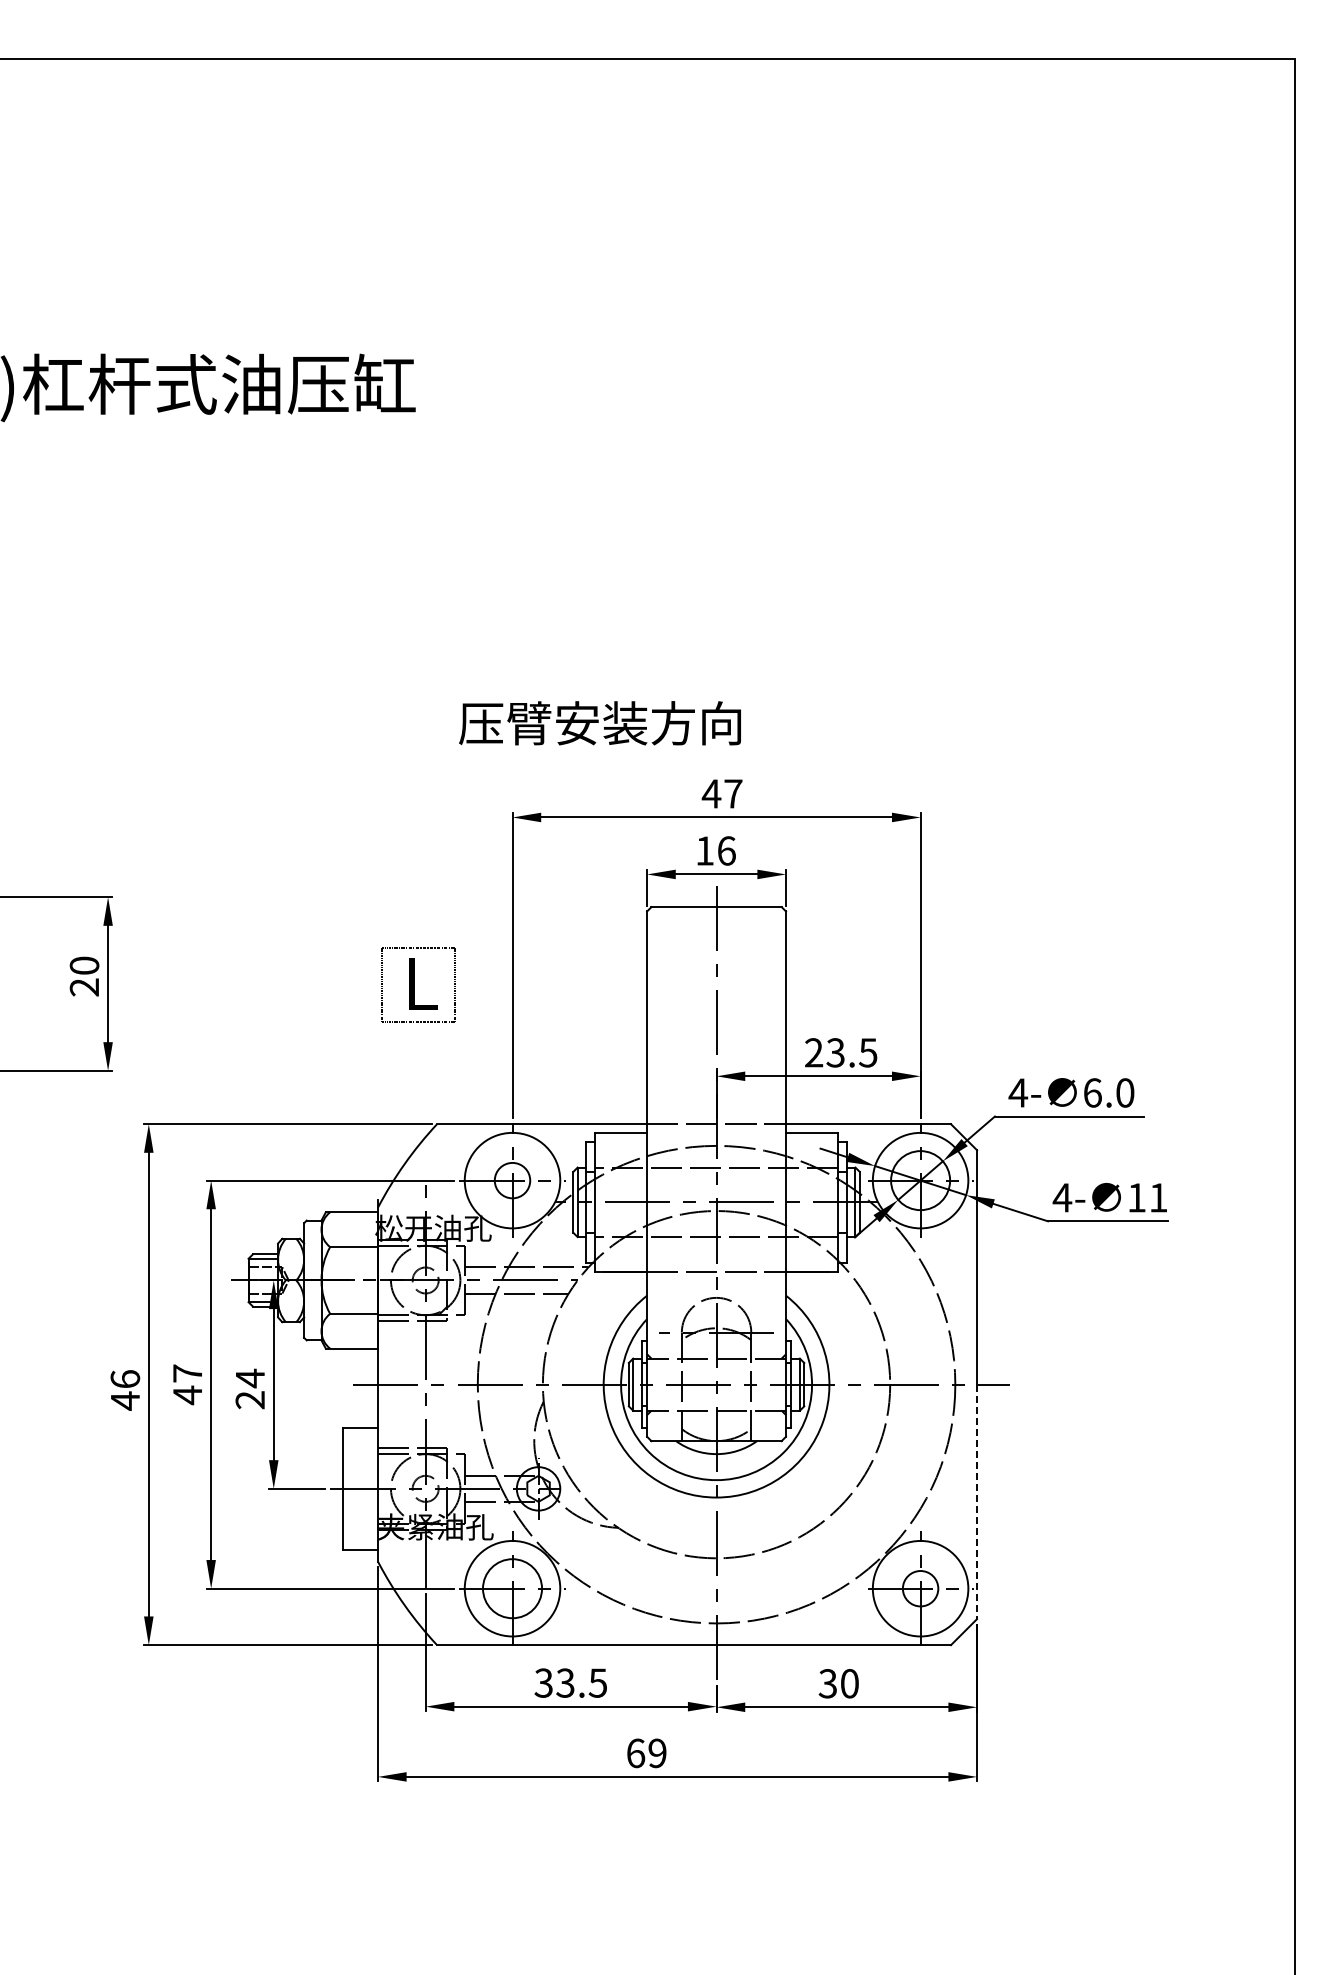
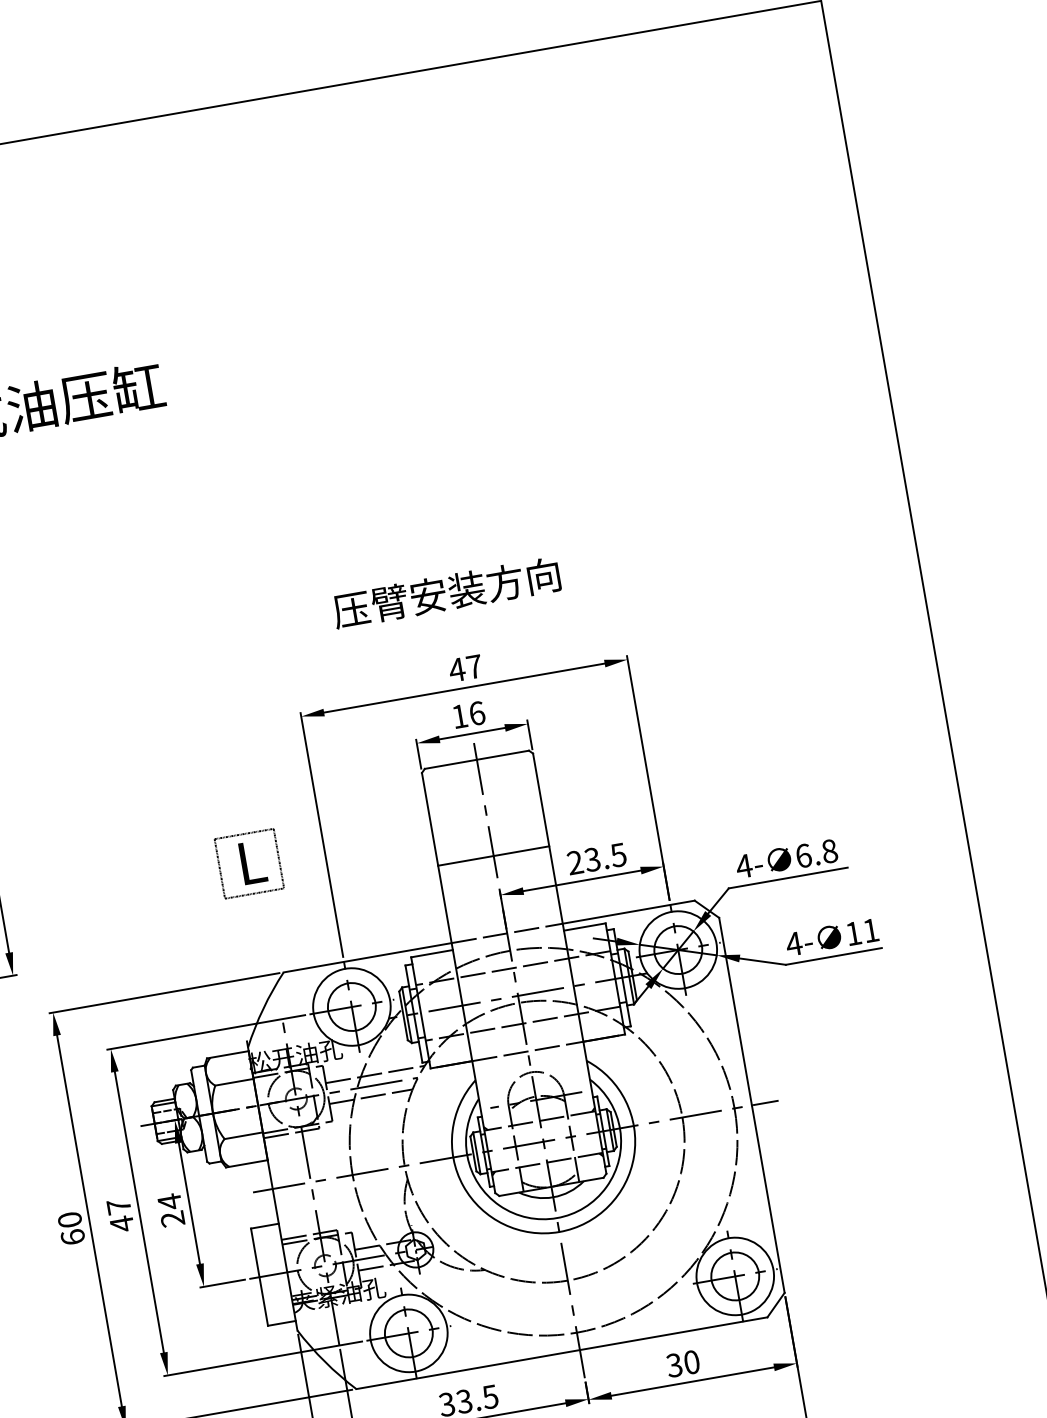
text: (599, 723) -> (446, 593), moved
line: (716, 1027) -> (493, 856), added
text: (1125, 1092) -> (829, 850), 6.0 -> 6.8
circle: (512, 1180) -> (351, 1006), size x1.67
text: (125, 1390) -> (71, 1228), 46 -> 60
line: (977, 1502) -> (768, 1199), dashed -> solid
circle: (920, 1588) -> (735, 1276), size x1.67

